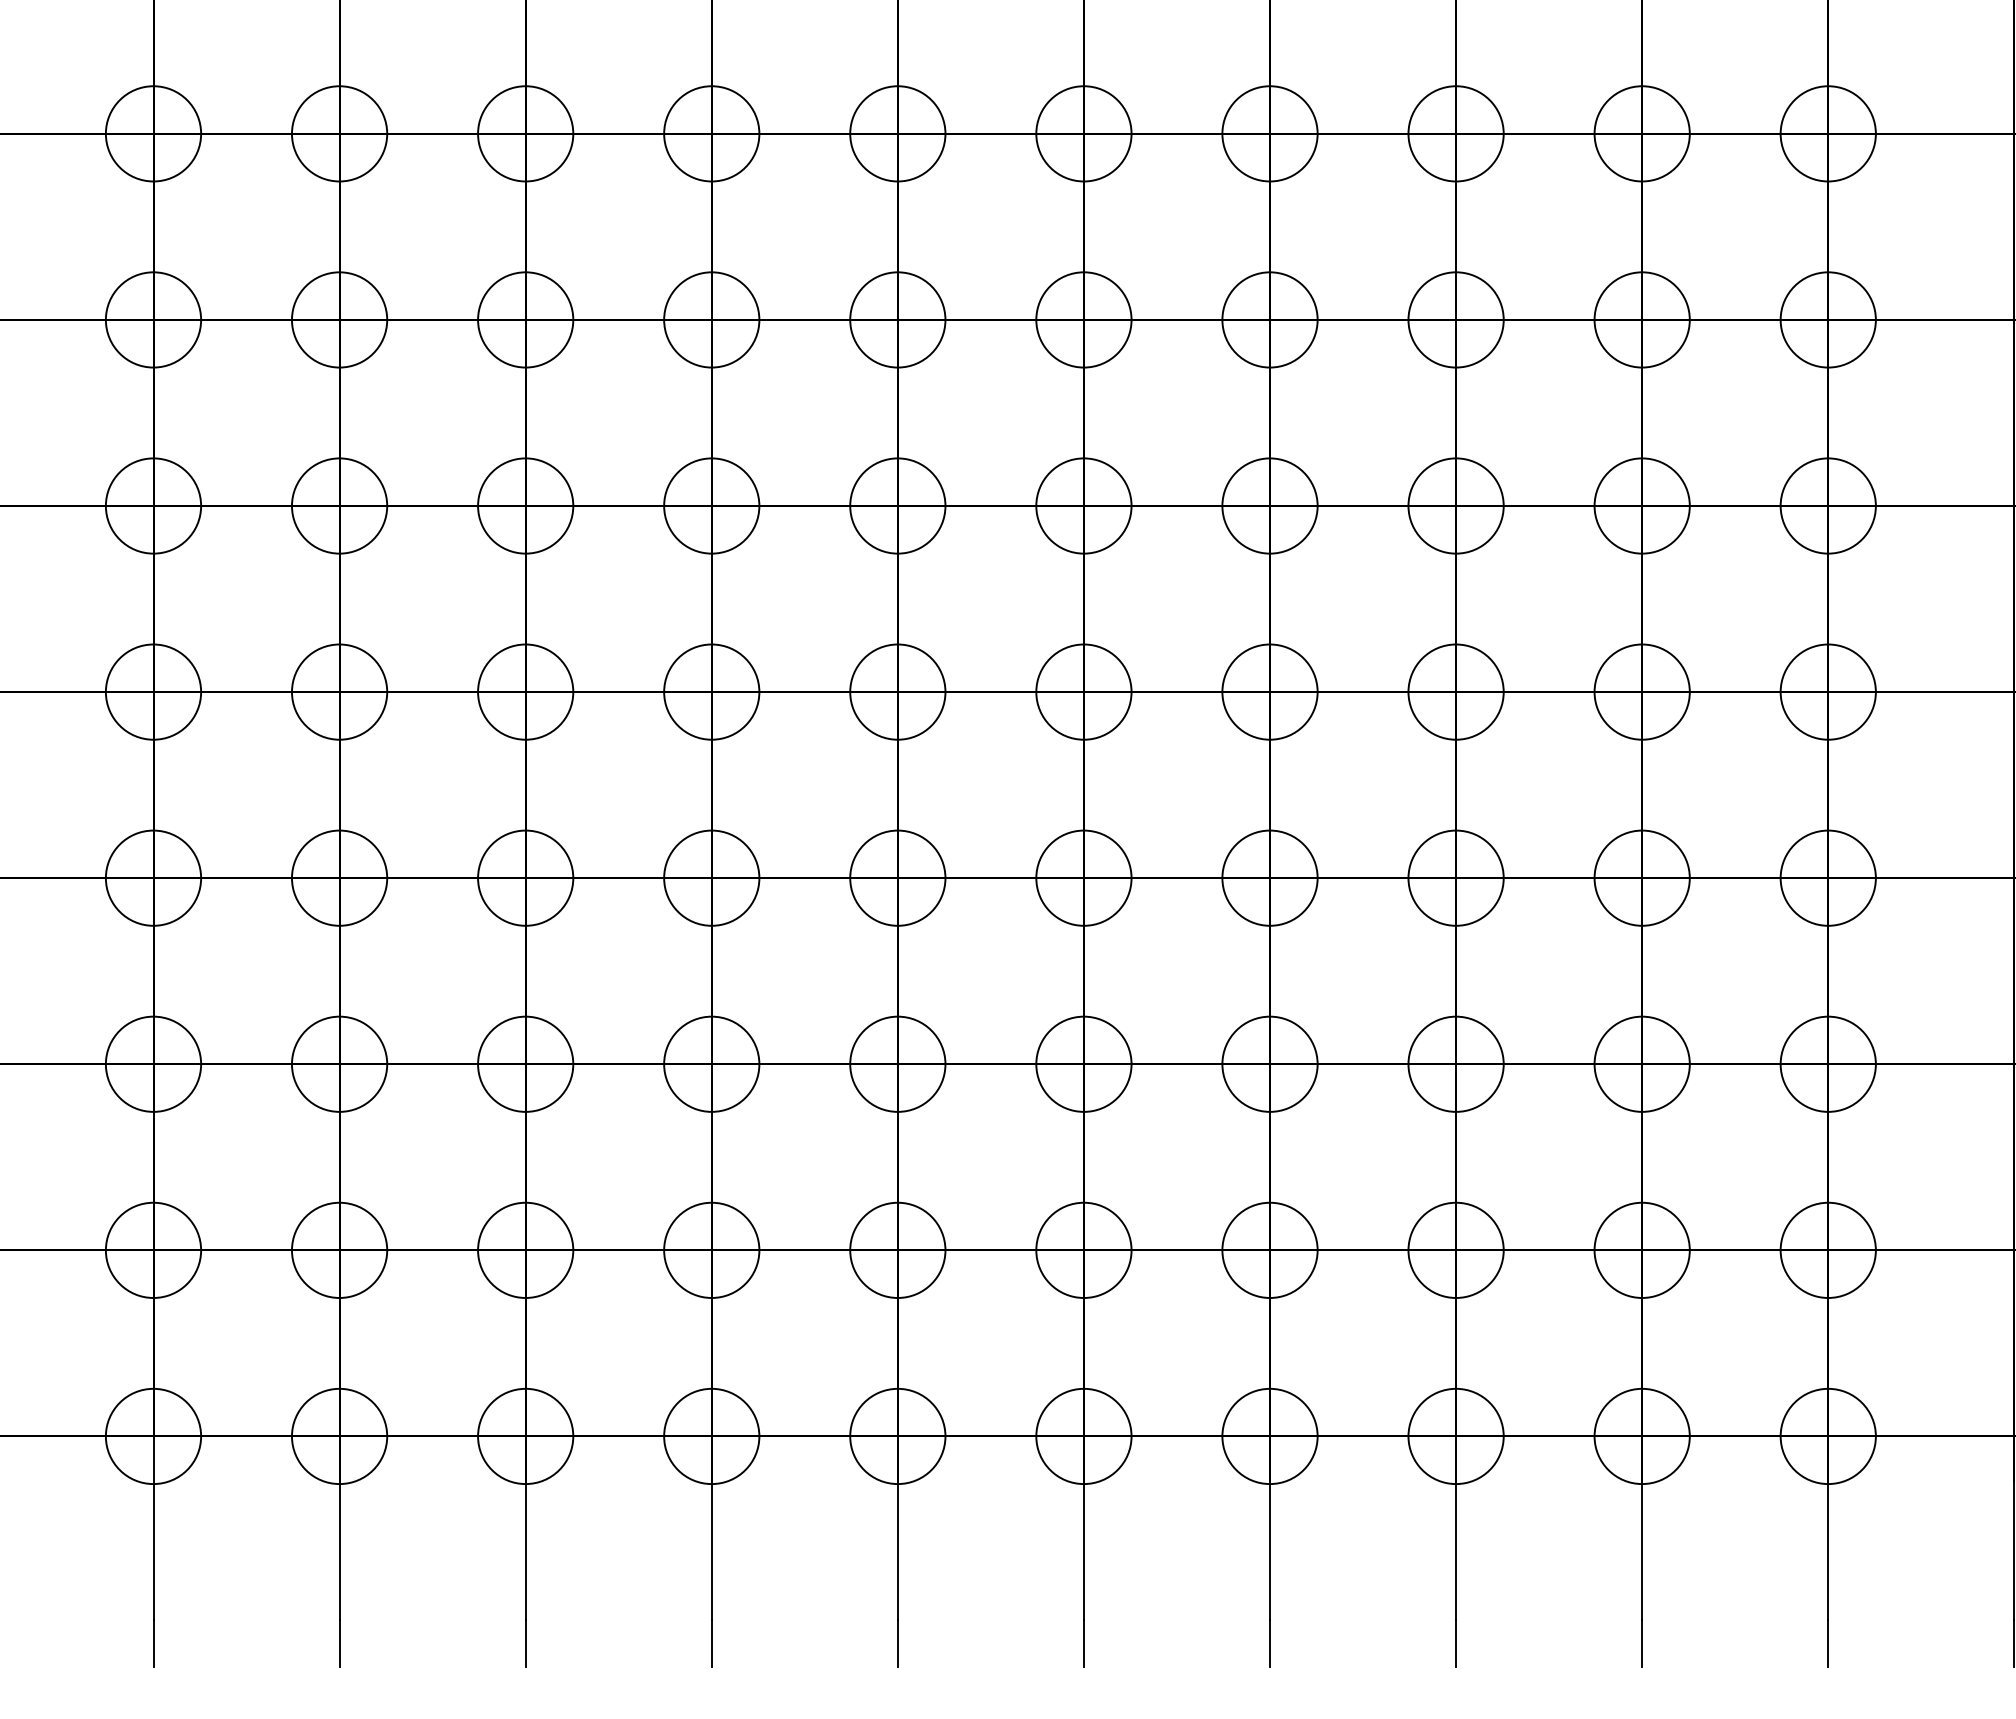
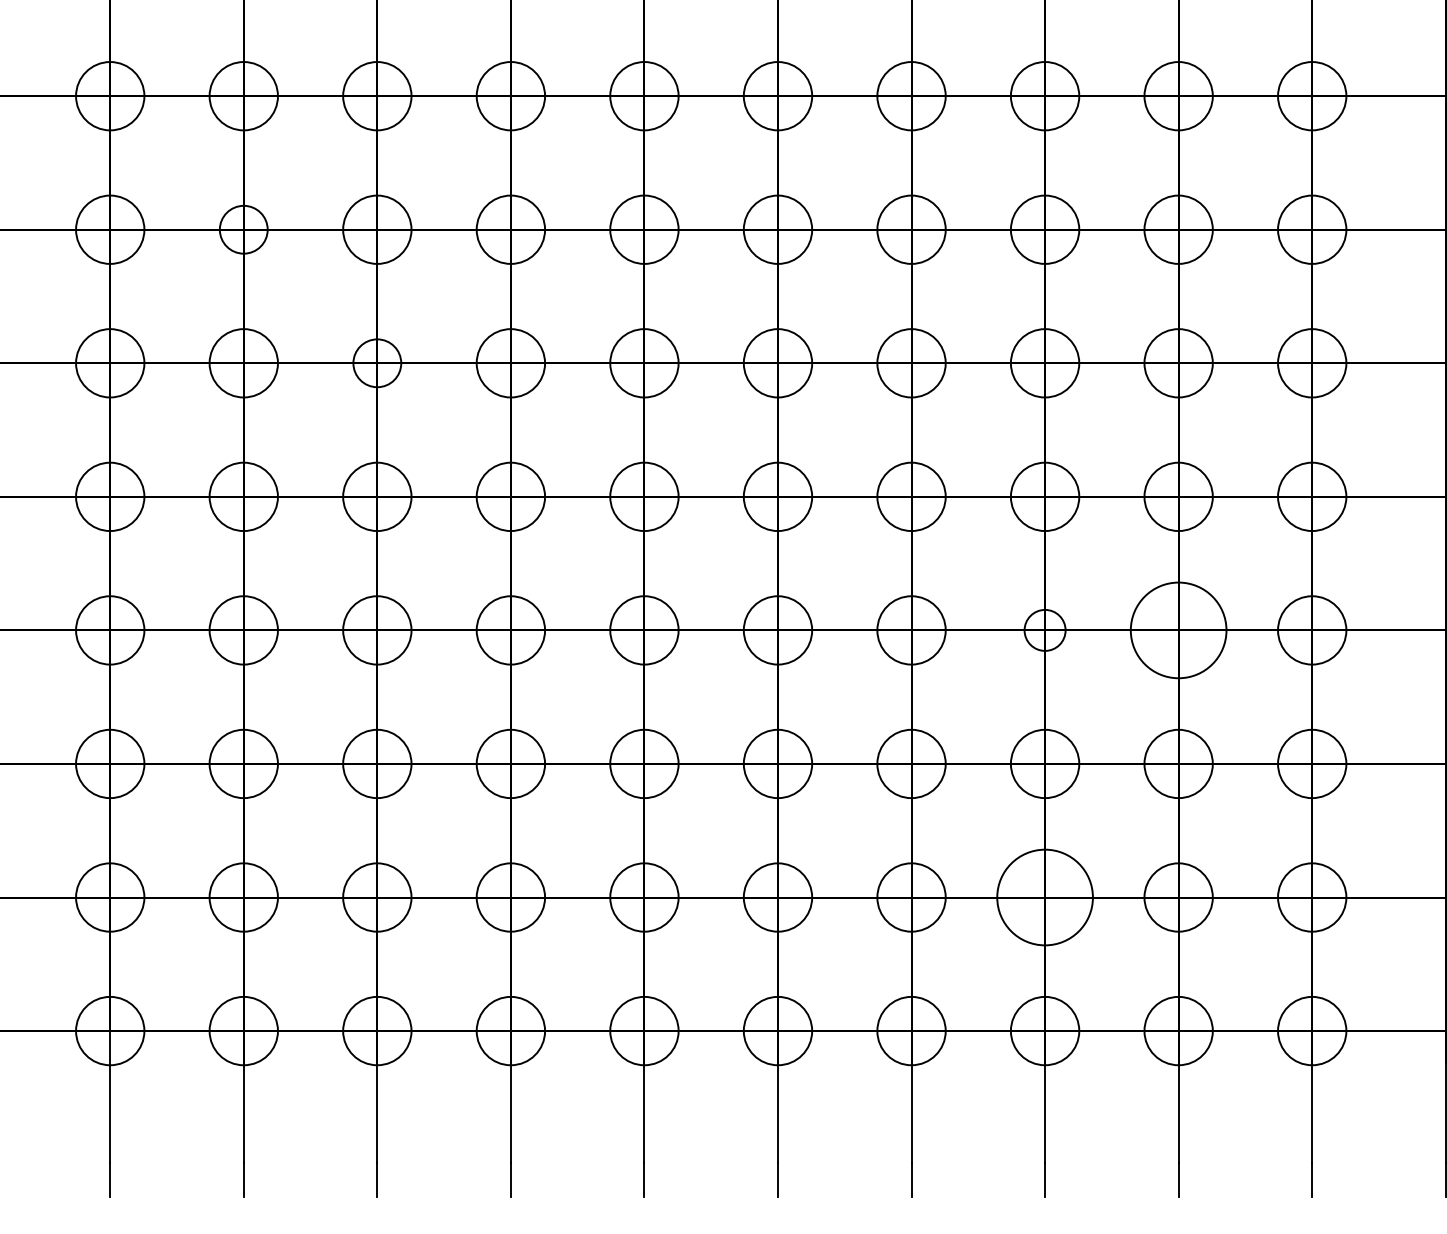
circle: (339, 319) -> (243, 229), size x0.7
circle: (525, 505) -> (377, 362), size x0.7
circle: (1455, 877) -> (1044, 629), size x0.6
circle: (1641, 877) -> (1178, 629), size x1.4
circle: (1455, 1249) -> (1044, 896), size x1.4

